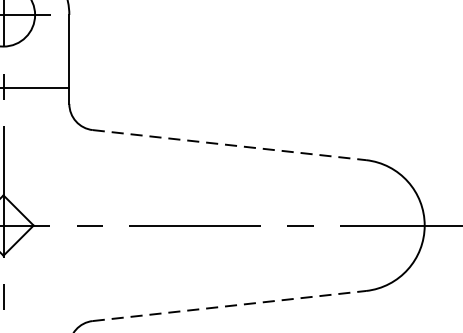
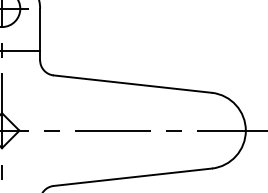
line: (228, 145) -> (132, 84), dashed -> solid
line: (228, 306) -> (132, 177), dashed -> solid

